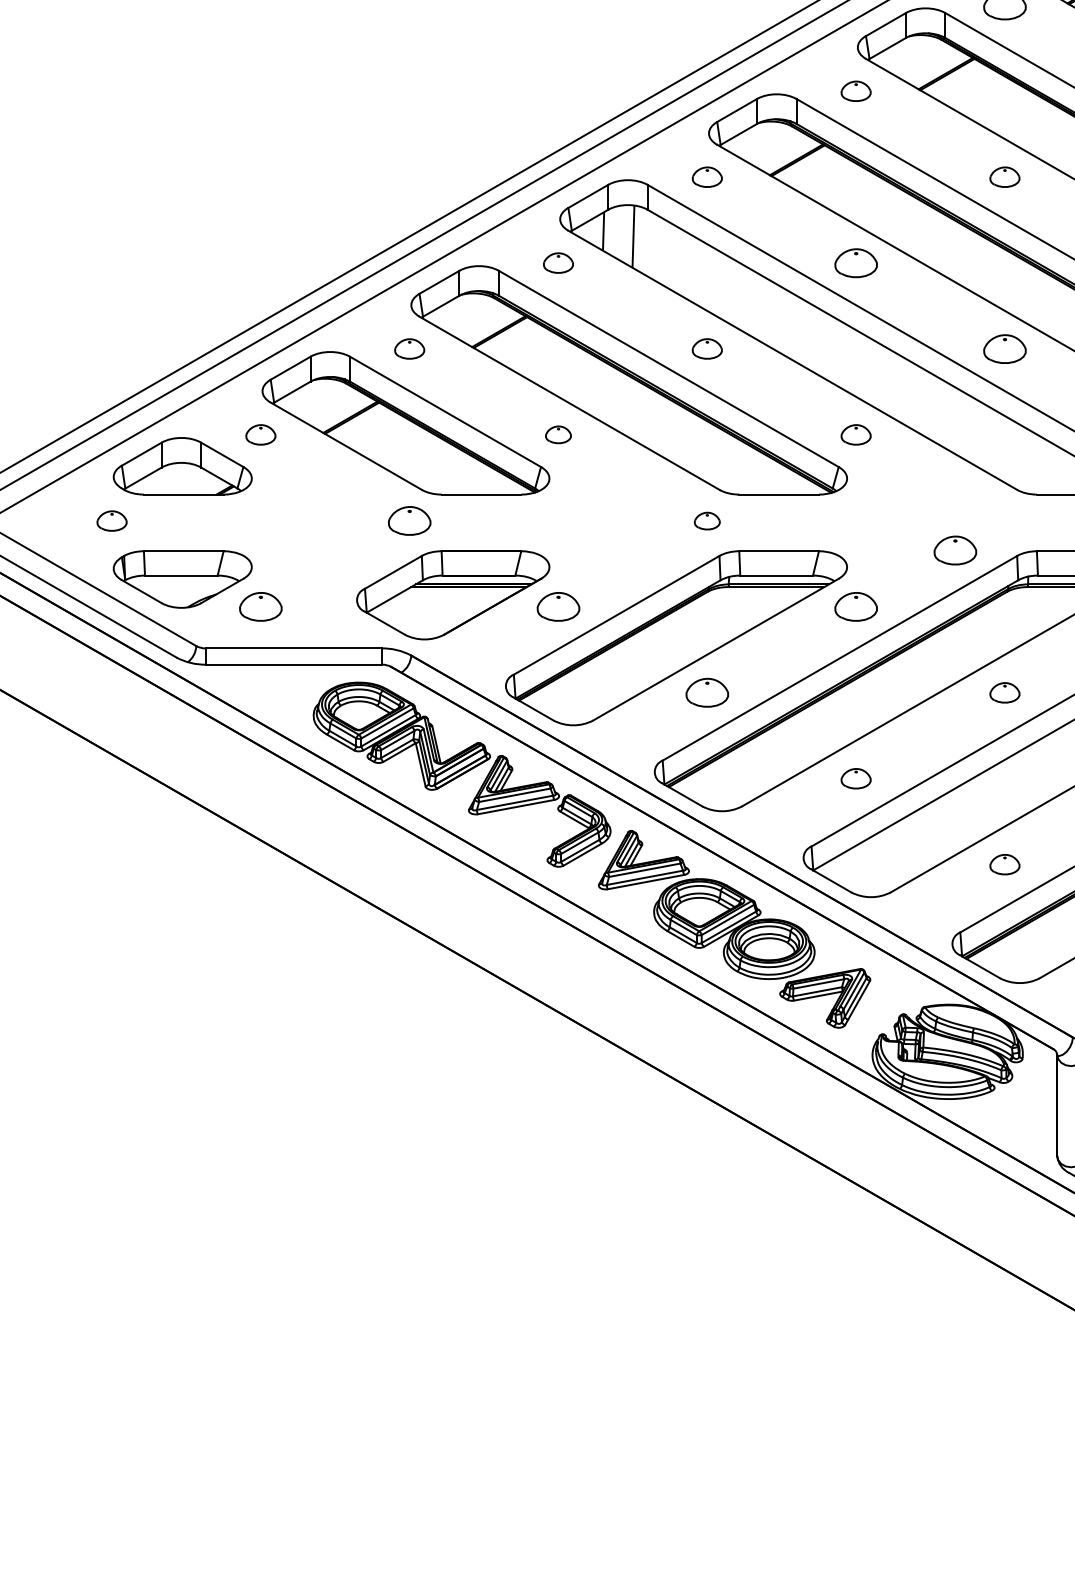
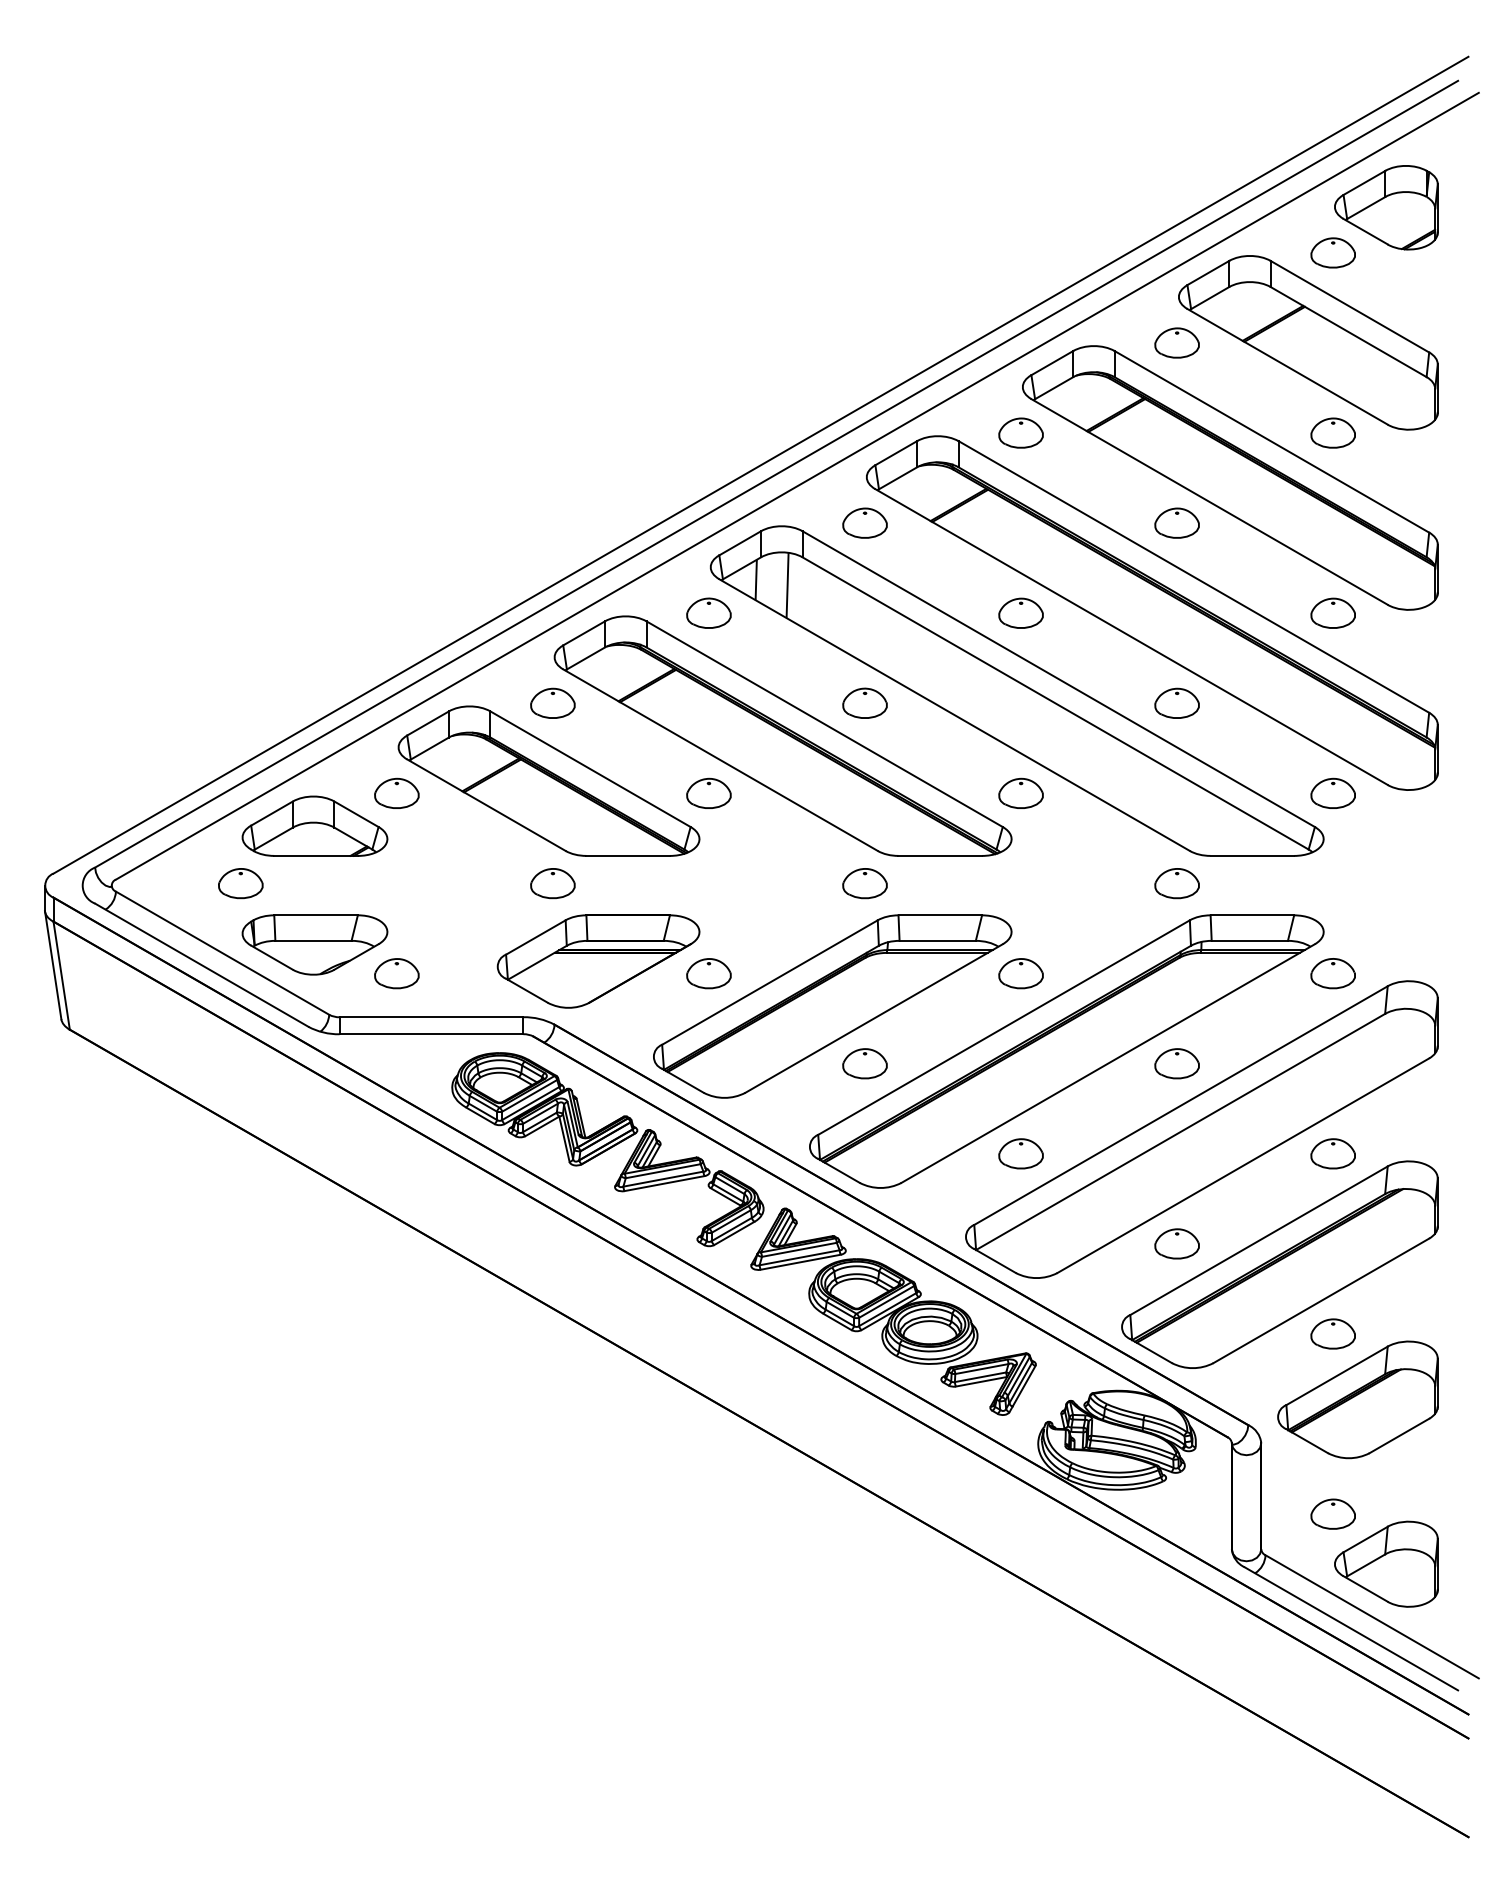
part: (855, 90) -> (1020, 432), size x1.43
part: (706, 176) -> (864, 522), size x1.43
part: (1004, 176) -> (1176, 522), size x1.43
part: (558, 262) -> (708, 612), size x1.43
part: (409, 348) -> (552, 702), size x1.43
part: (706, 348) -> (864, 702), size x1.43
part: (260, 434) -> (396, 792), size x1.43
part: (558, 434) -> (708, 792), size x1.67
part: (855, 434) -> (1020, 792), size x1.43
part: (111, 520) -> (240, 883), size x1.43
part: (706, 520) -> (864, 883), size x1.67
part: (954, 550) -> (1176, 883), moved
part: (1004, 692) -> (1176, 1063), size x1.43
part: (855, 778) -> (1020, 1153), size x1.43
part: (1004, 864) -> (1176, 1243), size x1.43

